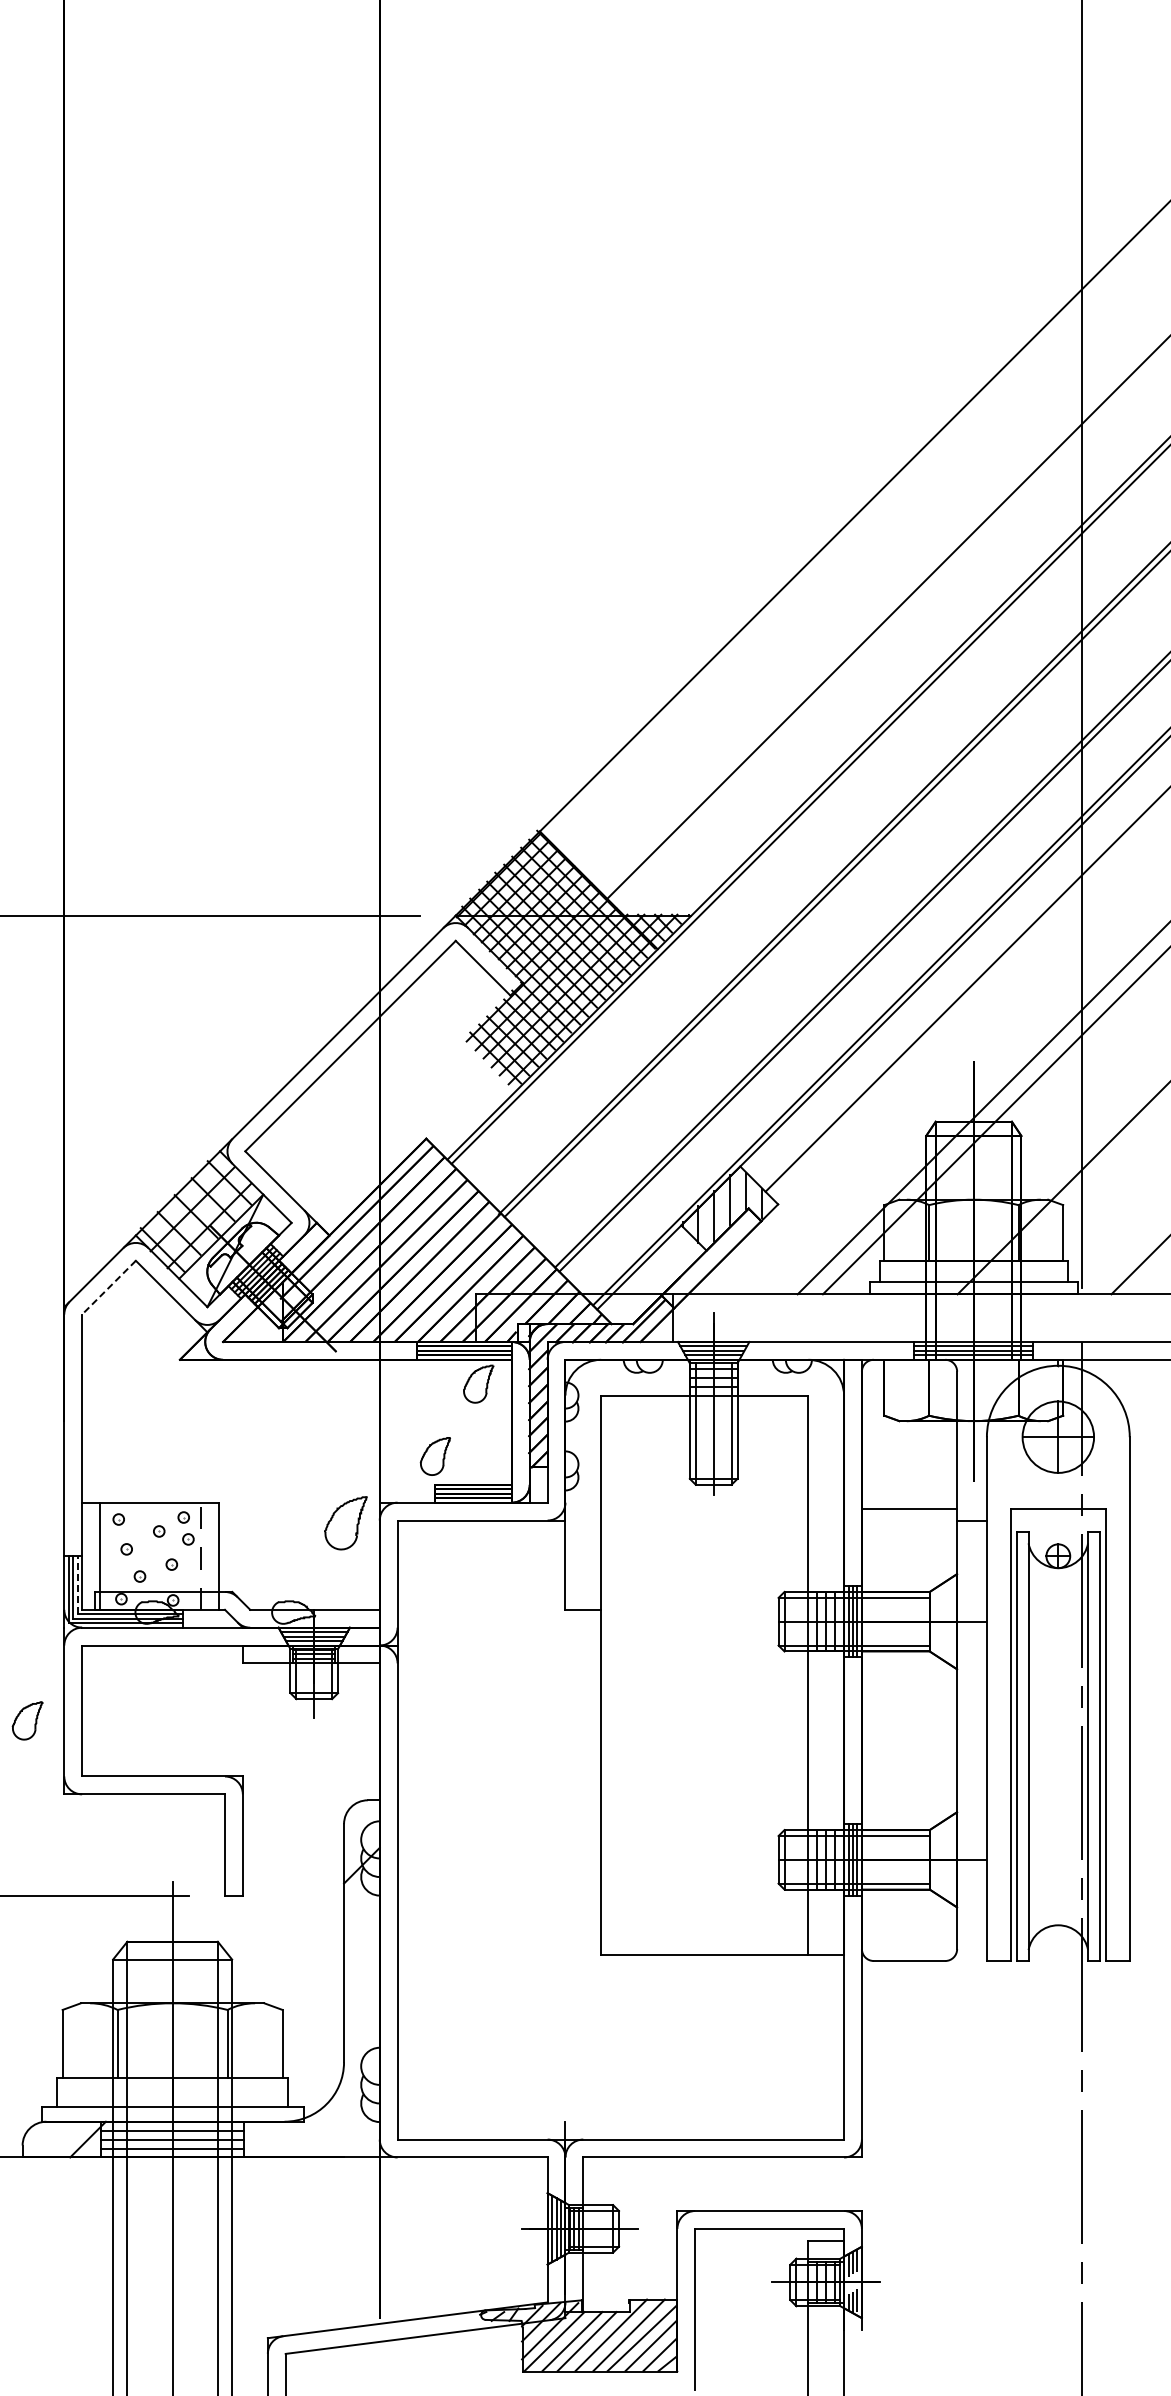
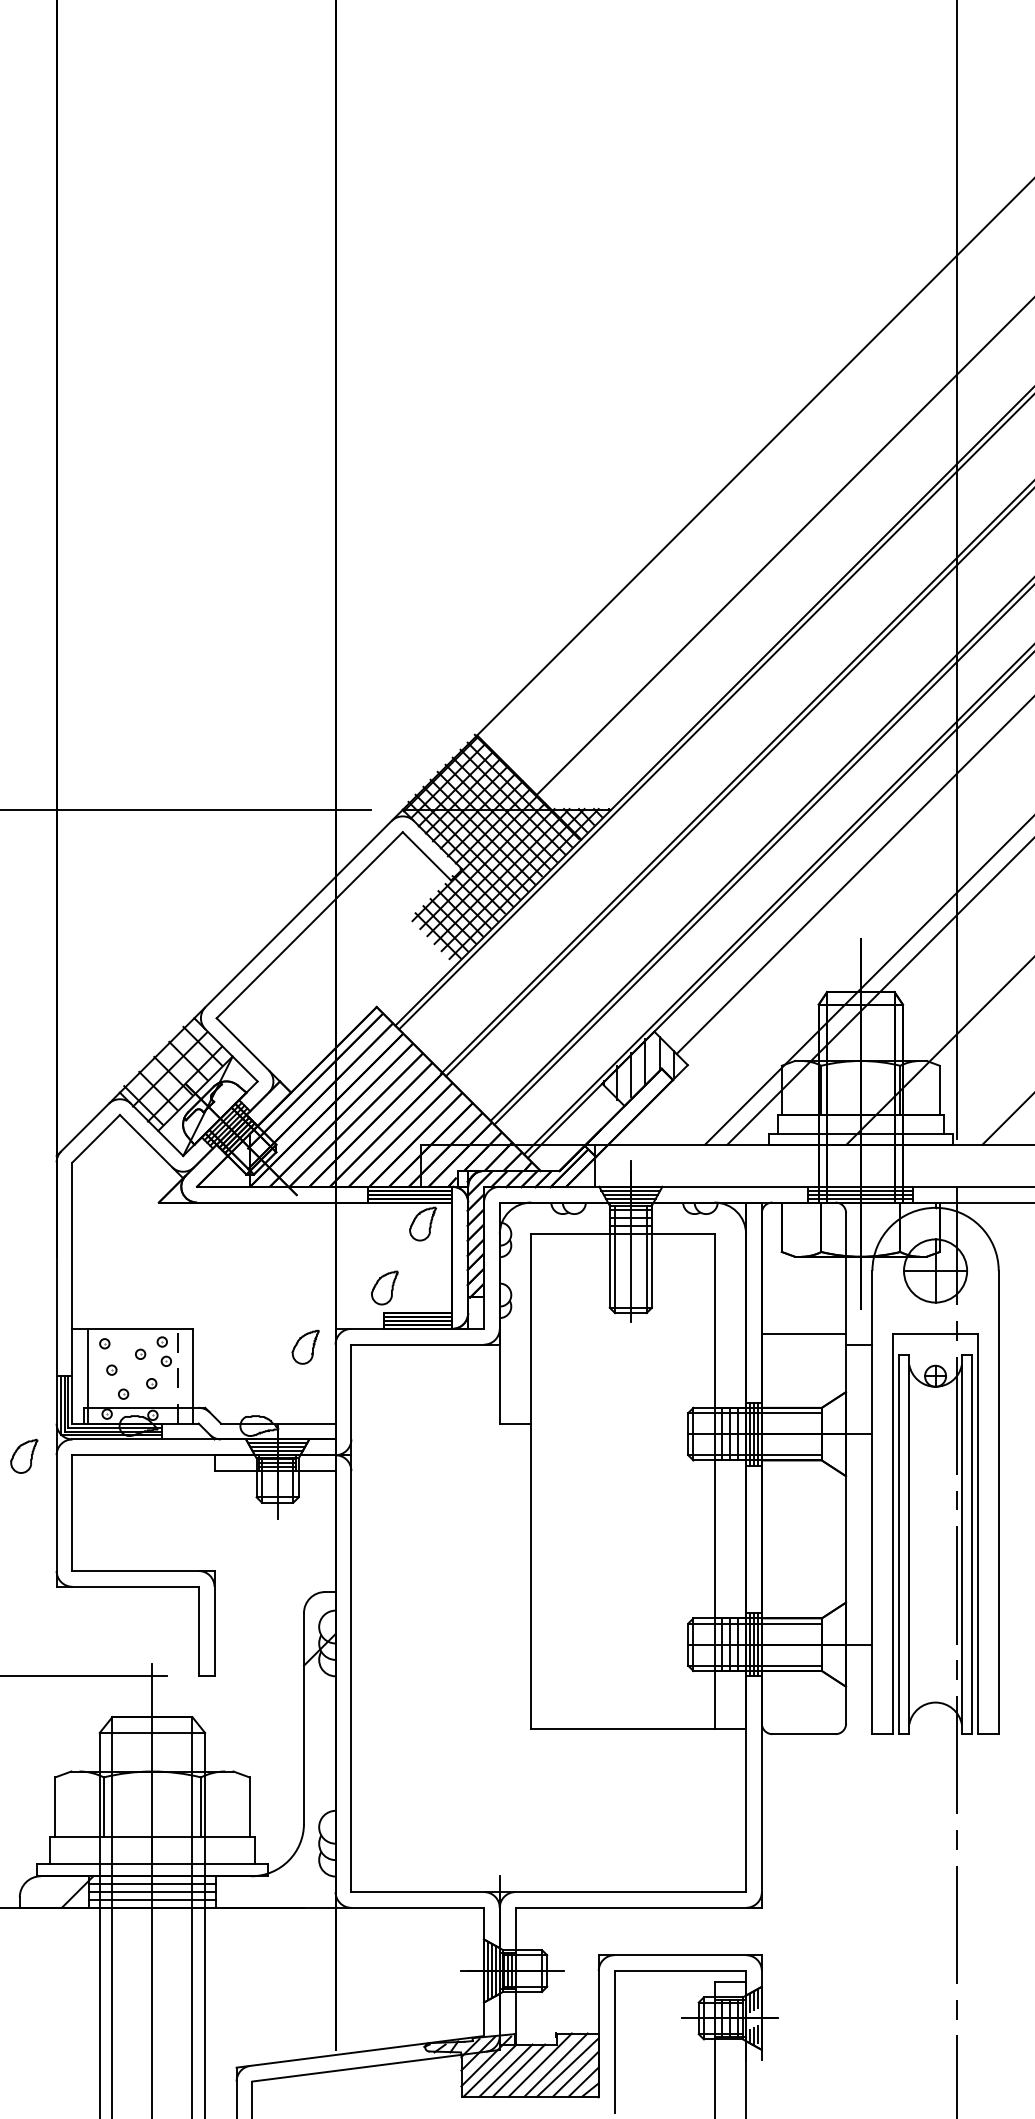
line: (108, 1288) -> (95, 1139), dashed -> solid
part: (345, 1523) -> (305, 1347), size x0.71
line: (77, 1584) -> (68, 1401), dashed -> solid
part: (27, 1720) -> (24, 1456), moved

